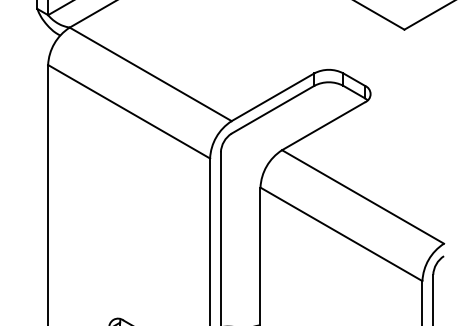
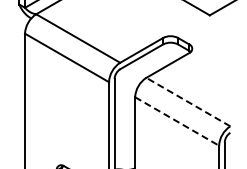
line: (361, 195) -> (187, 101), solid -> dashed
line: (342, 234) -> (177, 121), solid -> dashed

